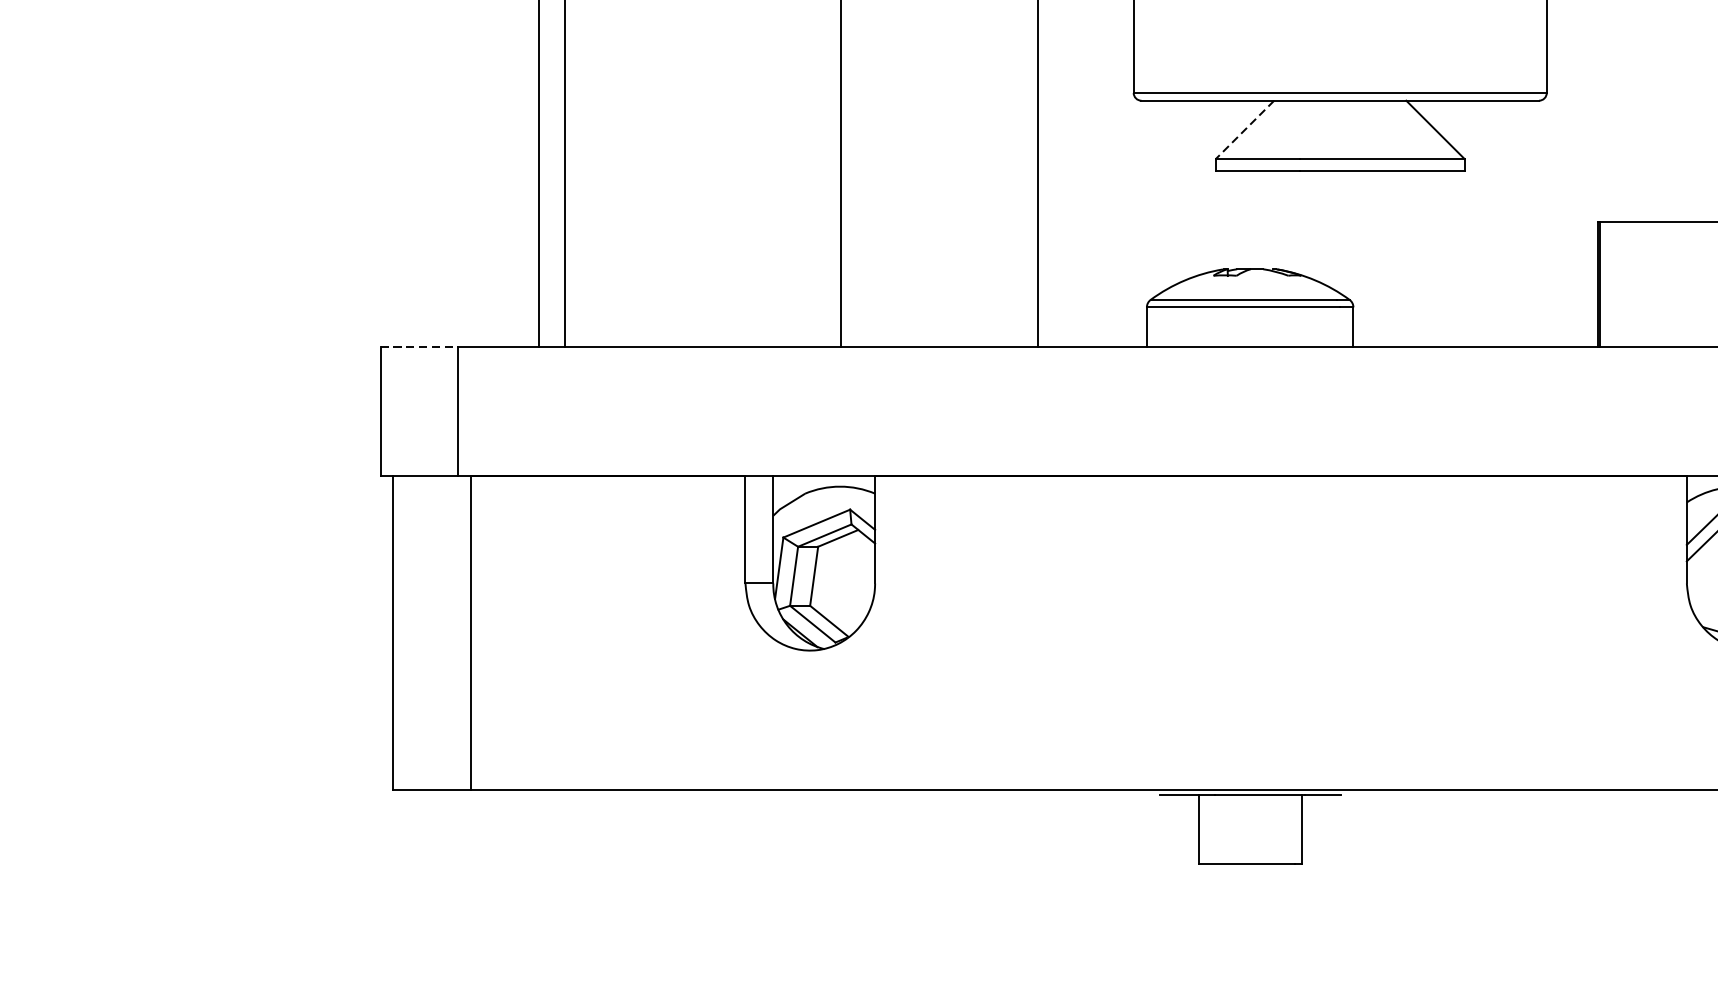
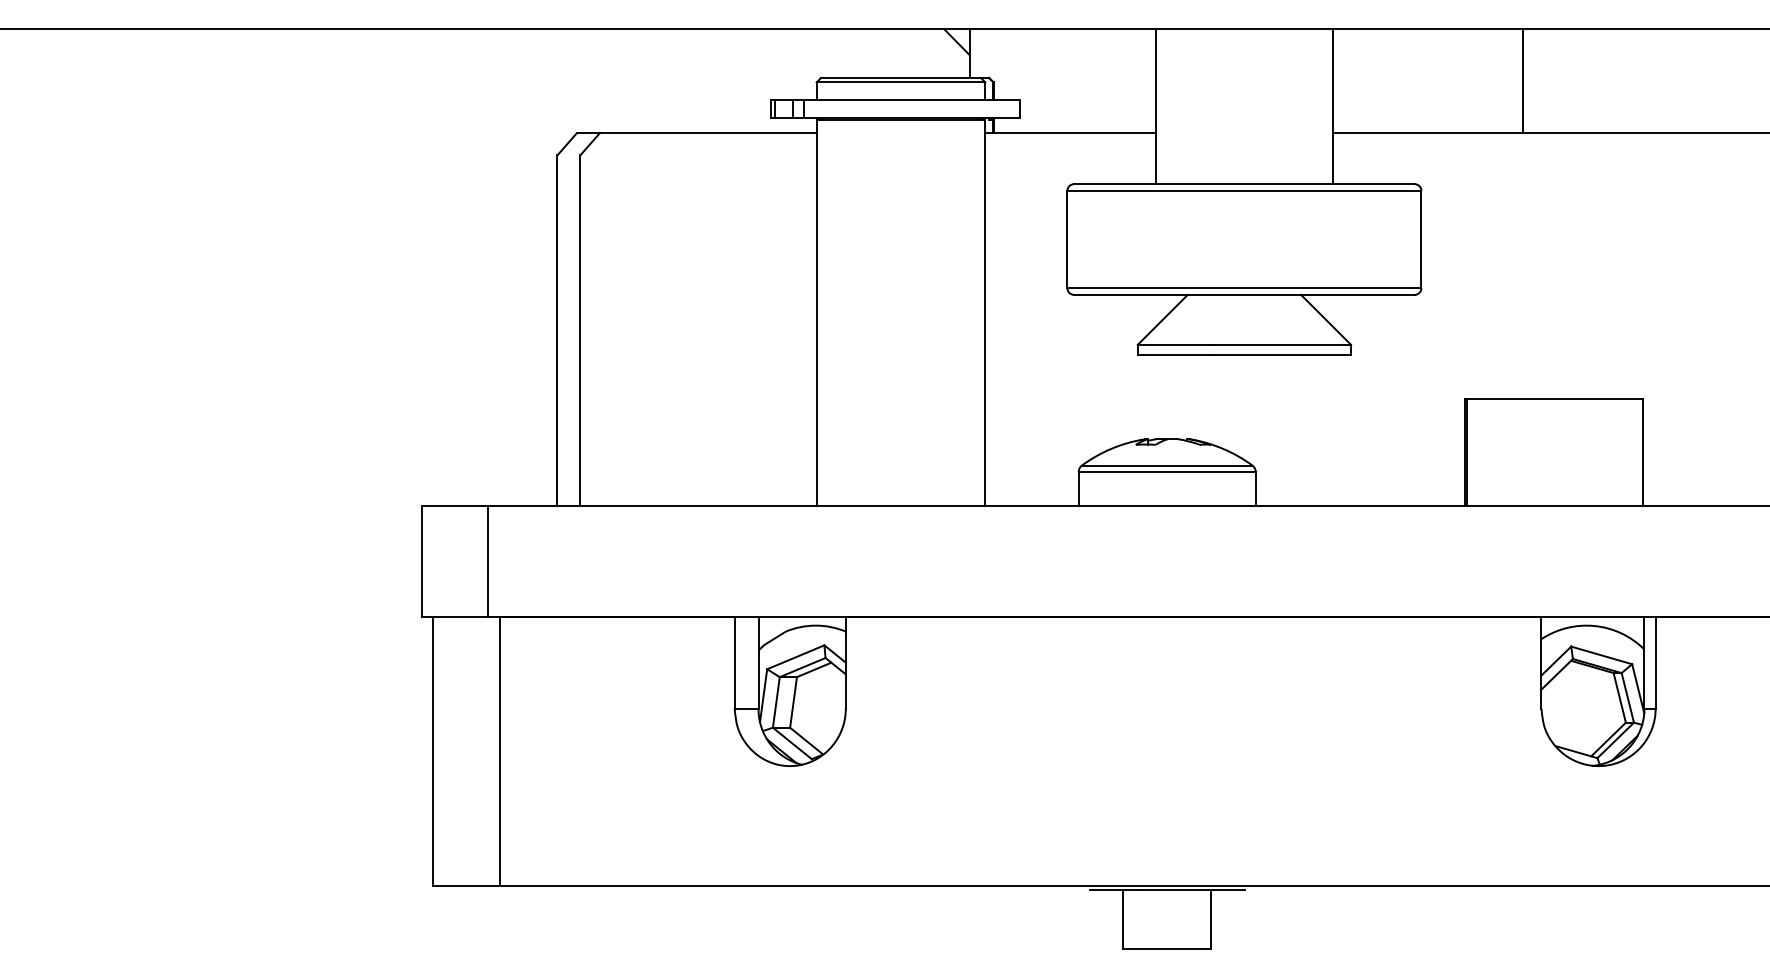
line: (1244, 130) -> (1162, 320), dashed -> solid
line: (419, 347) -> (455, 506), dashed -> solid

